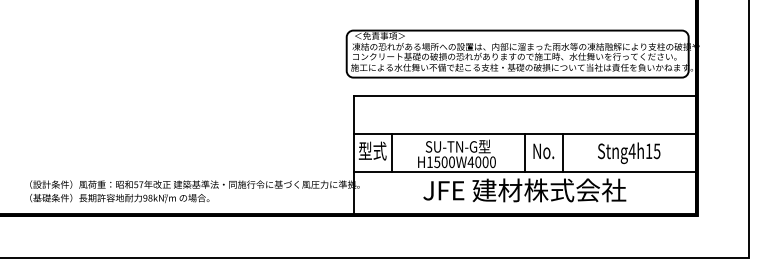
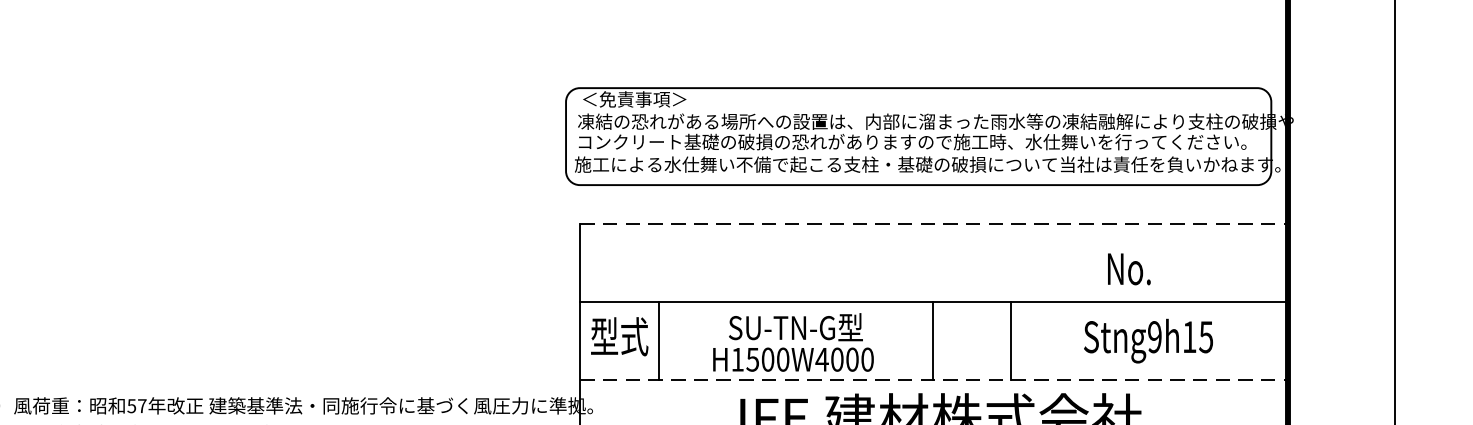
line: (524, 96) -> (932, 224), solid -> dashed
text: (543, 151) -> (1128, 269), moved
text: (631, 151) -> (1153, 337), Stng4h15 -> Stng9h15
line: (524, 172) -> (932, 380), solid -> dashed

